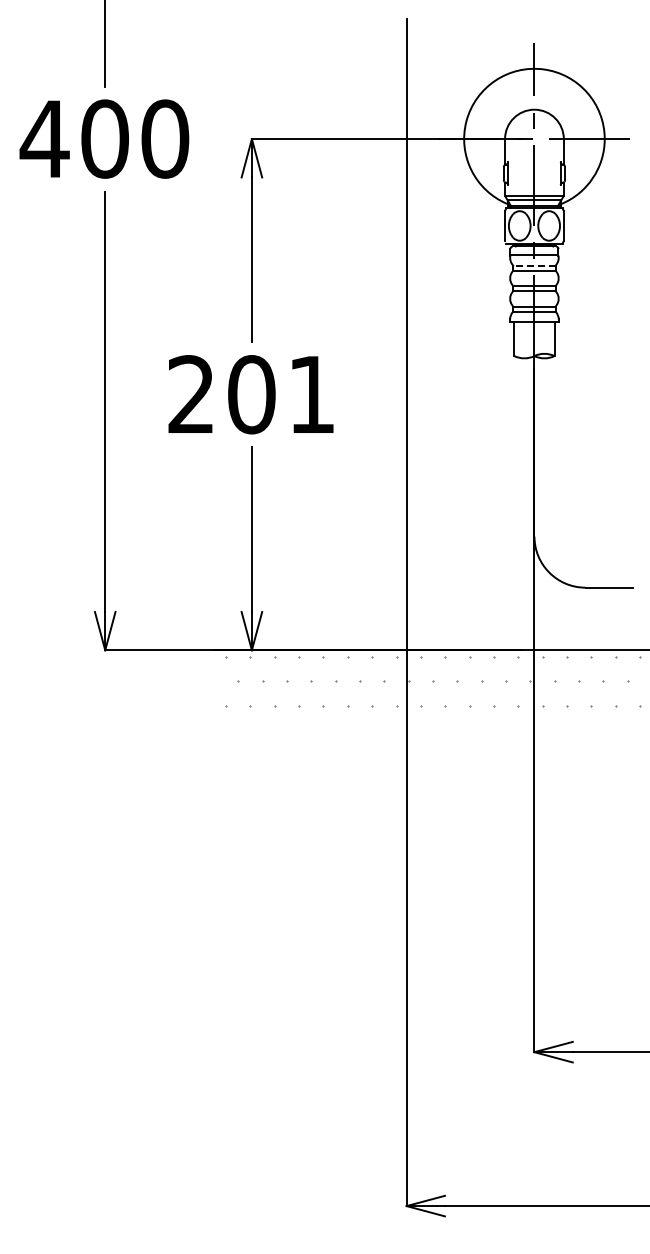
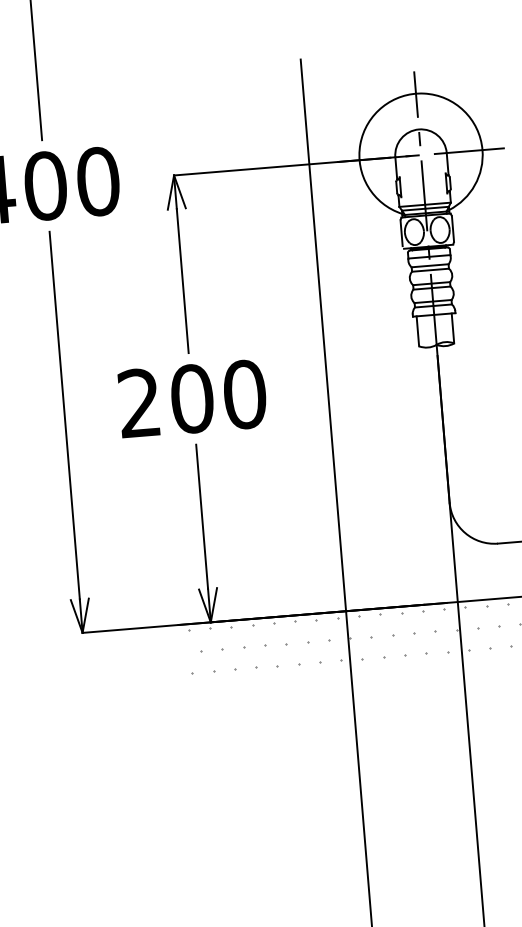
line: (533, 265) -> (429, 265), dashed -> solid
text: (311, 394) -> (244, 394), 201 -> 200

